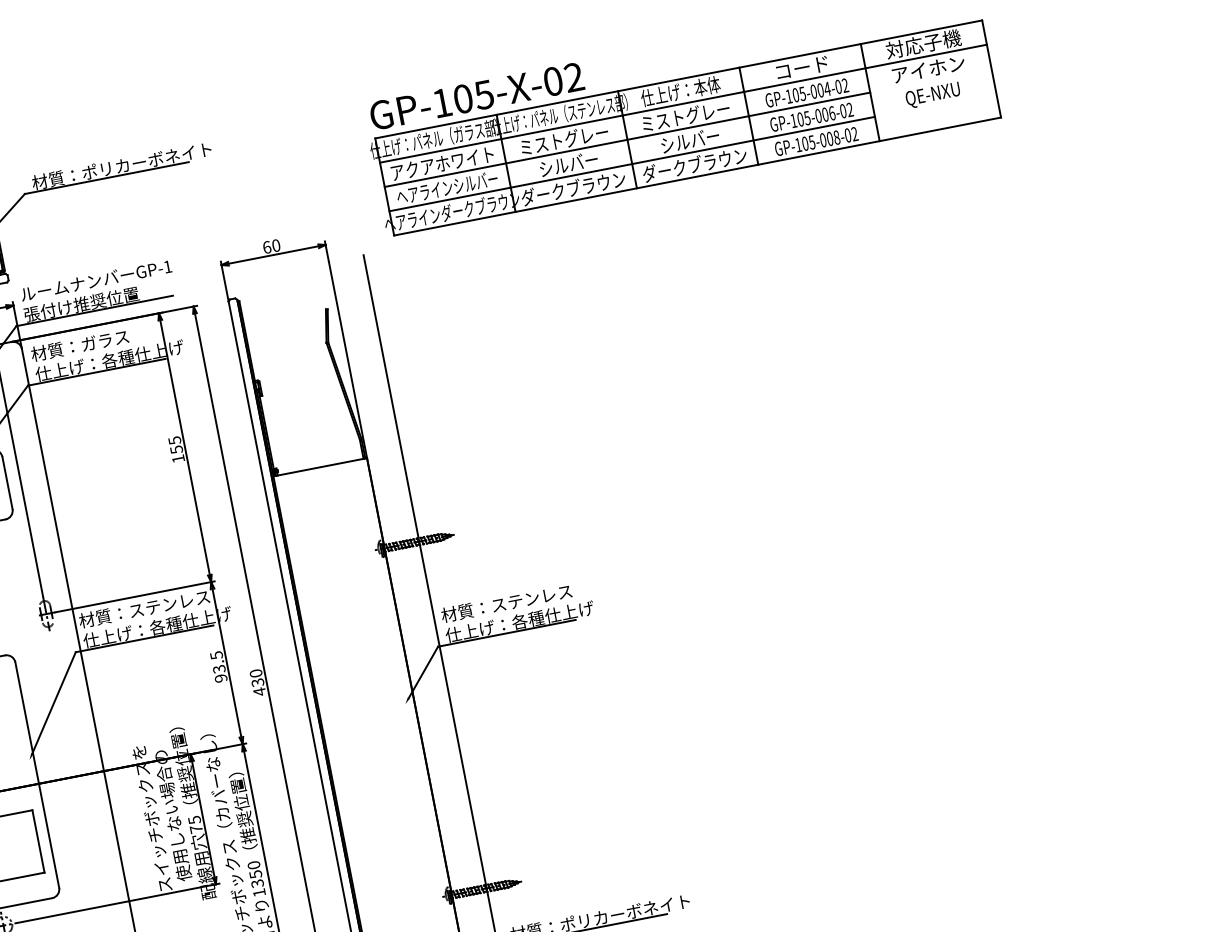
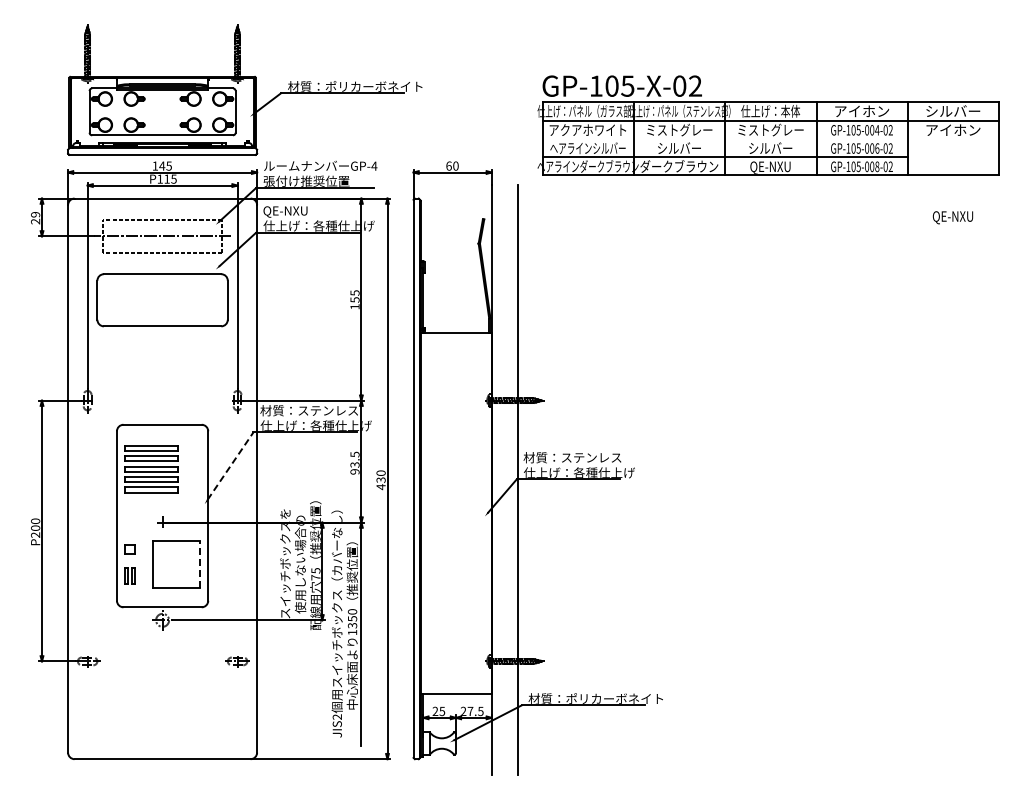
text: (923, 43) -> (953, 110), 対応子機 -> シルバー
text: (802, 67) -> (862, 111), コード -> アイホン
text: (932, 95) -> (952, 217), moved
line: (626, 139) -> (724, 138), removed
text: (694, 164) -> (770, 166), ダークブラウン -> QE-NXU
text: (167, 265) -> (374, 165), GP-1 -> GP-4
text: (79, 346) -> (299, 211), 材質：ガラス -> QE-NXU
line: (54, 703) -> (230, 466), solid -> dashed
line: (37, 840) -> (199, 563), solid -> dashed

